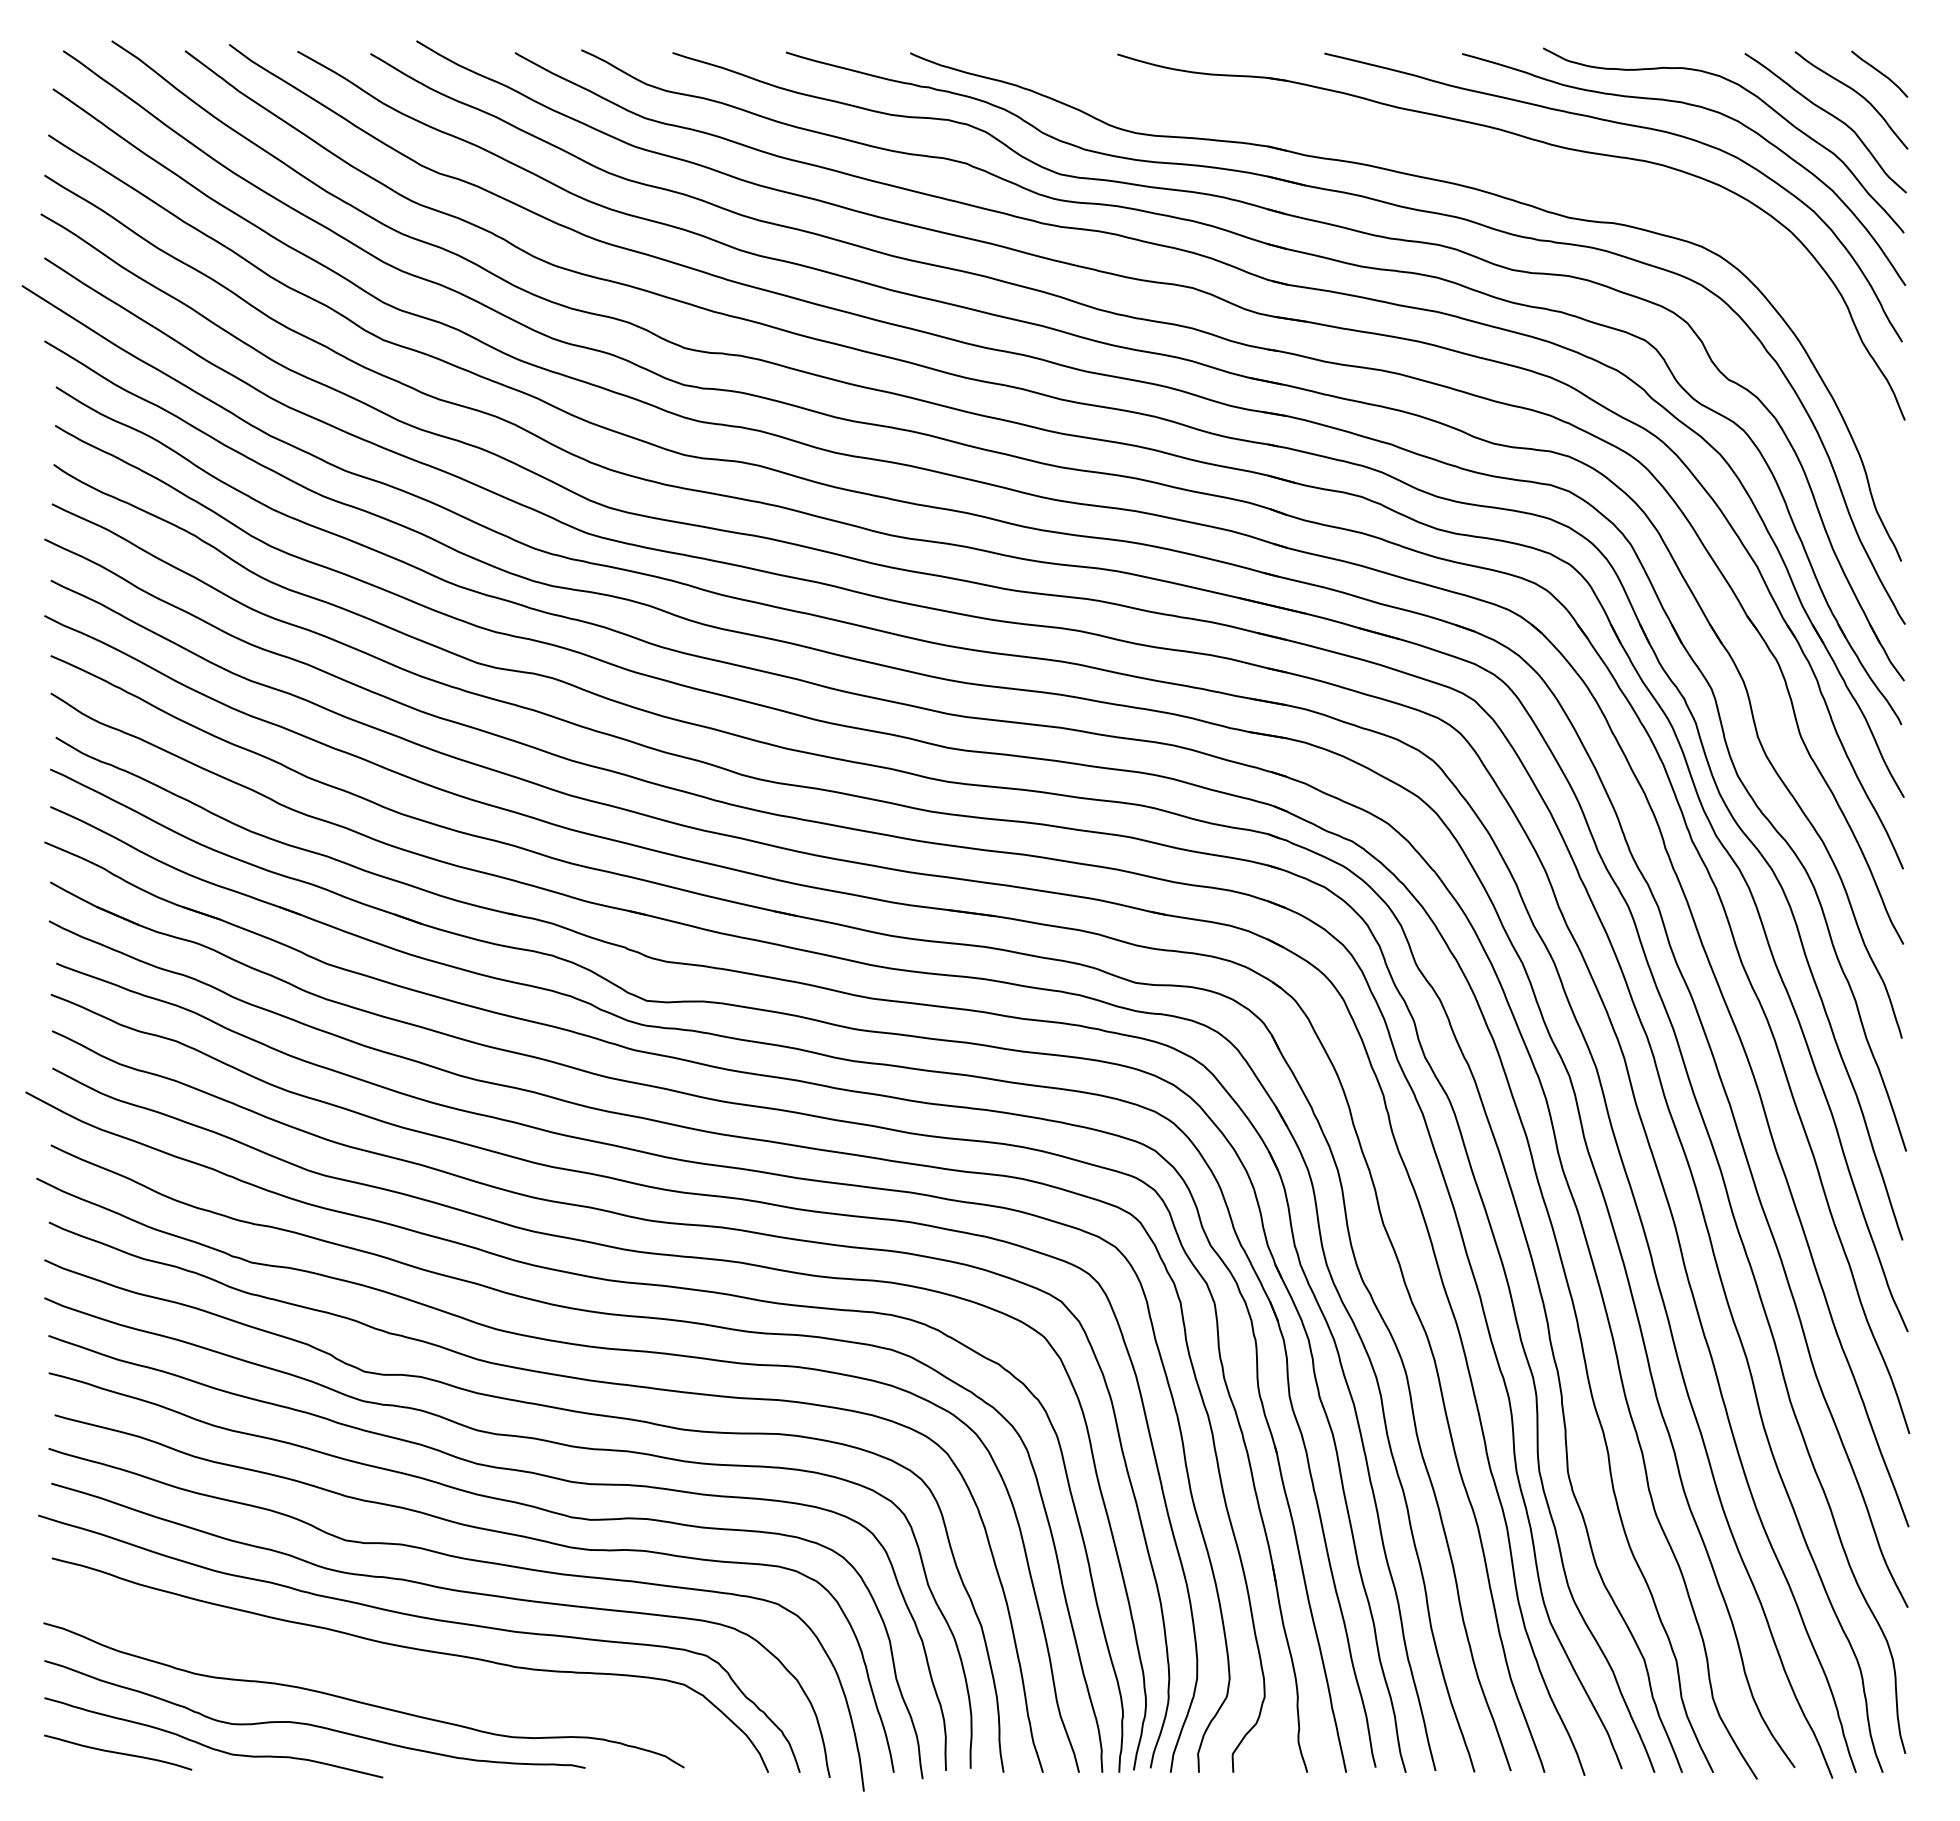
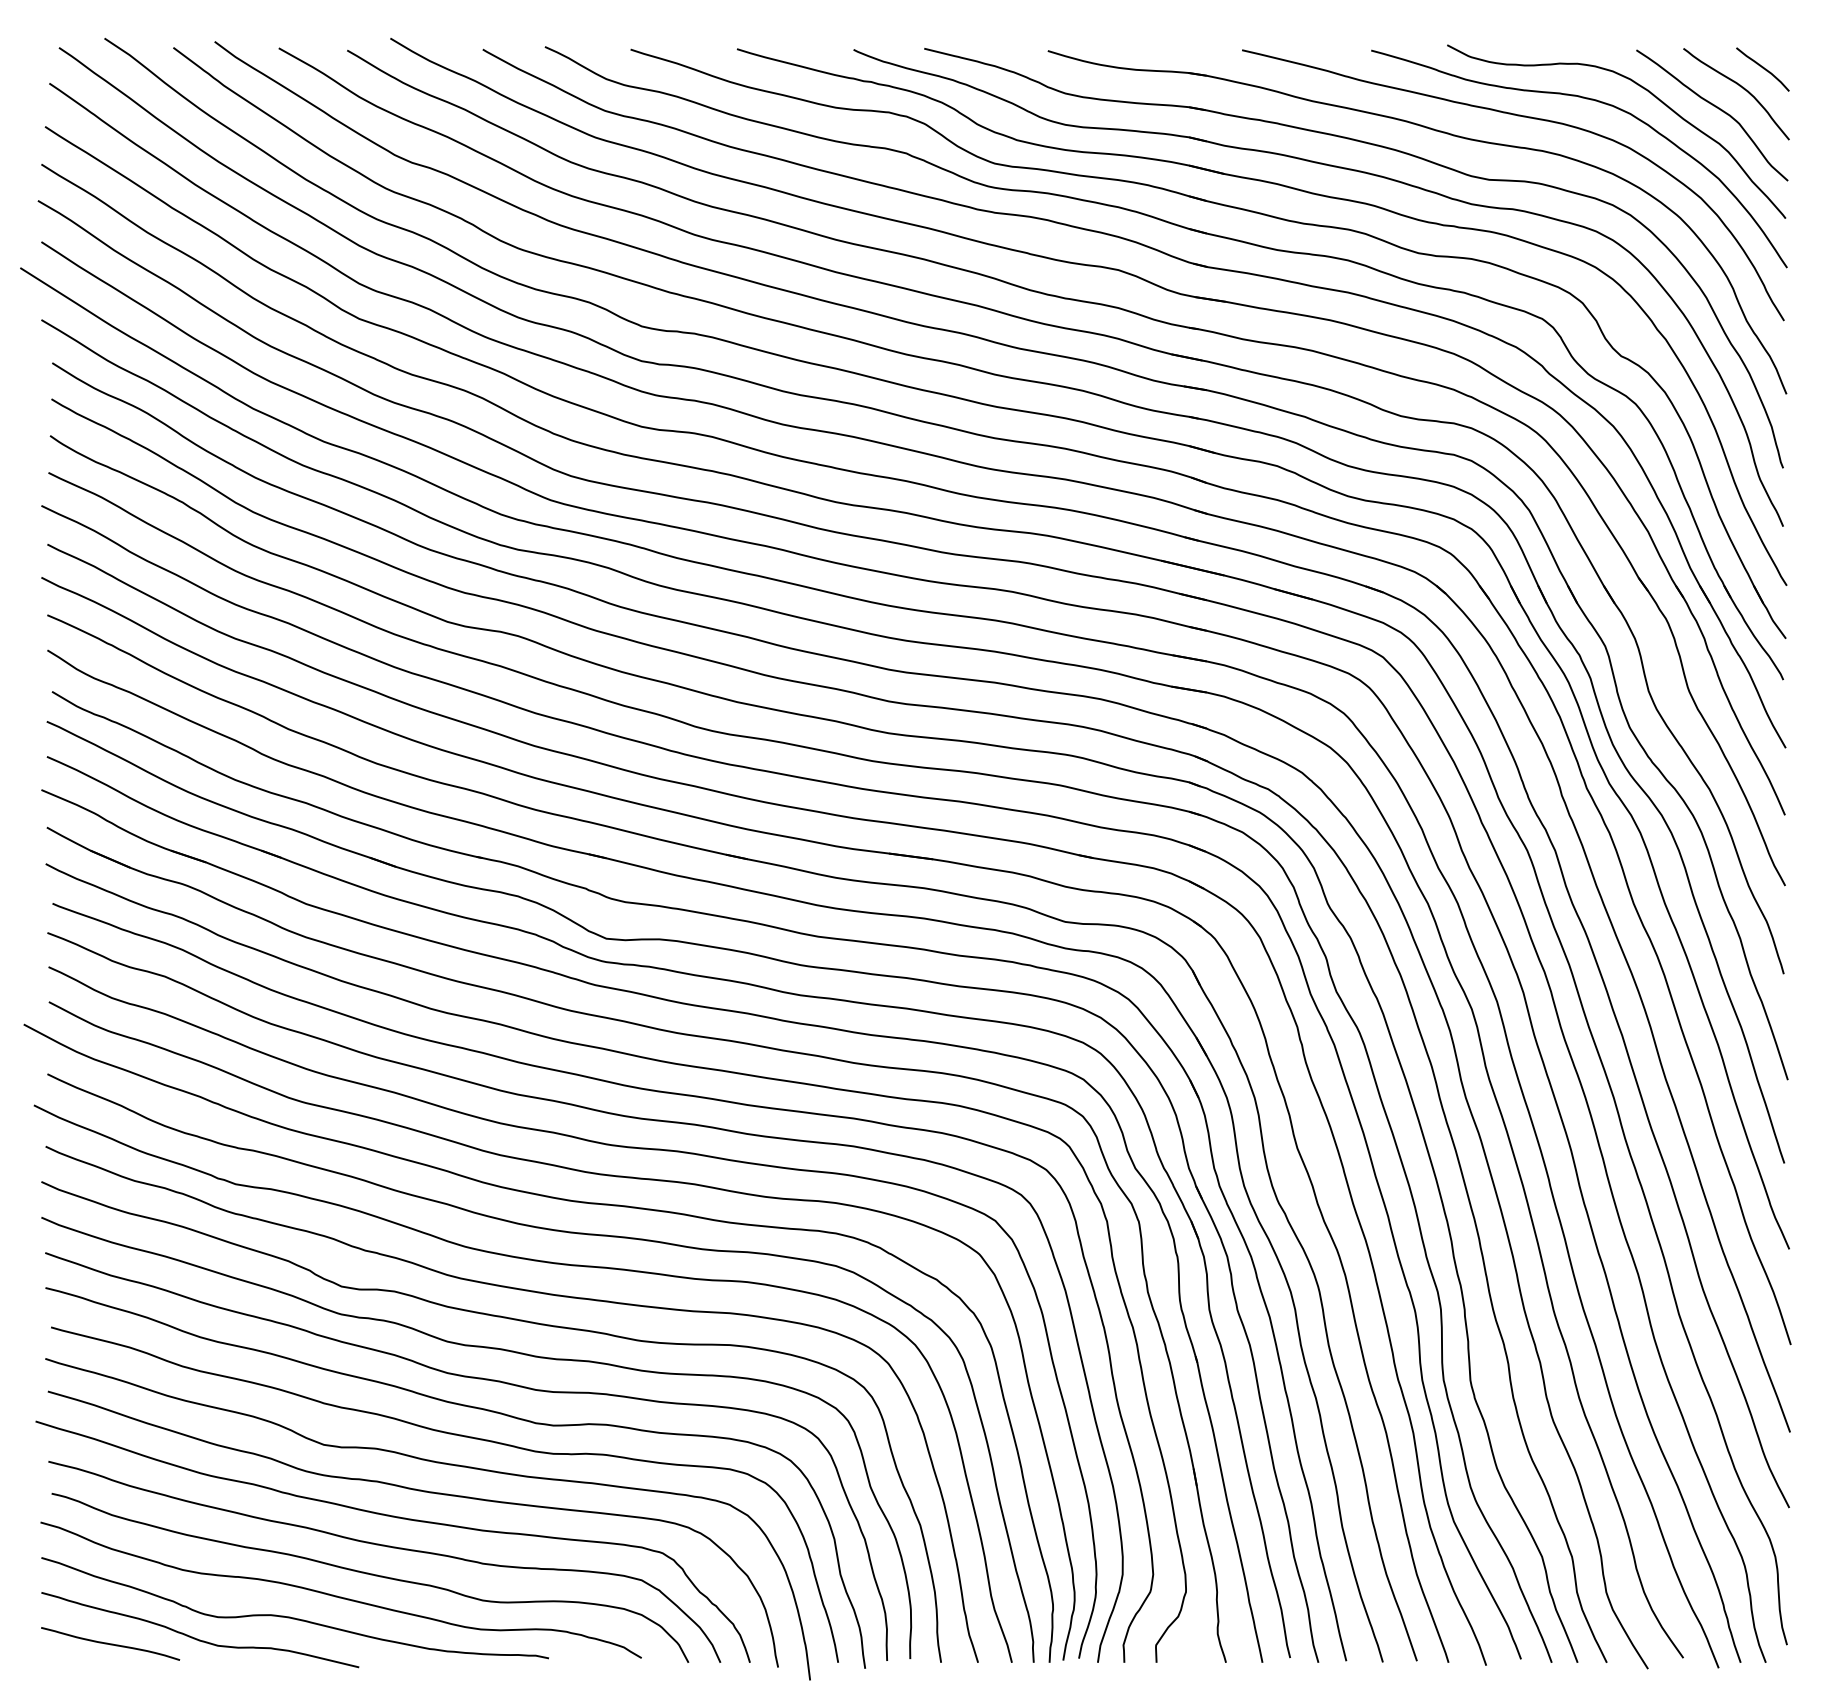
part: (1473, 157) -> (1381, 147), added
curve: (395, 1679) -> (370, 1575), added

